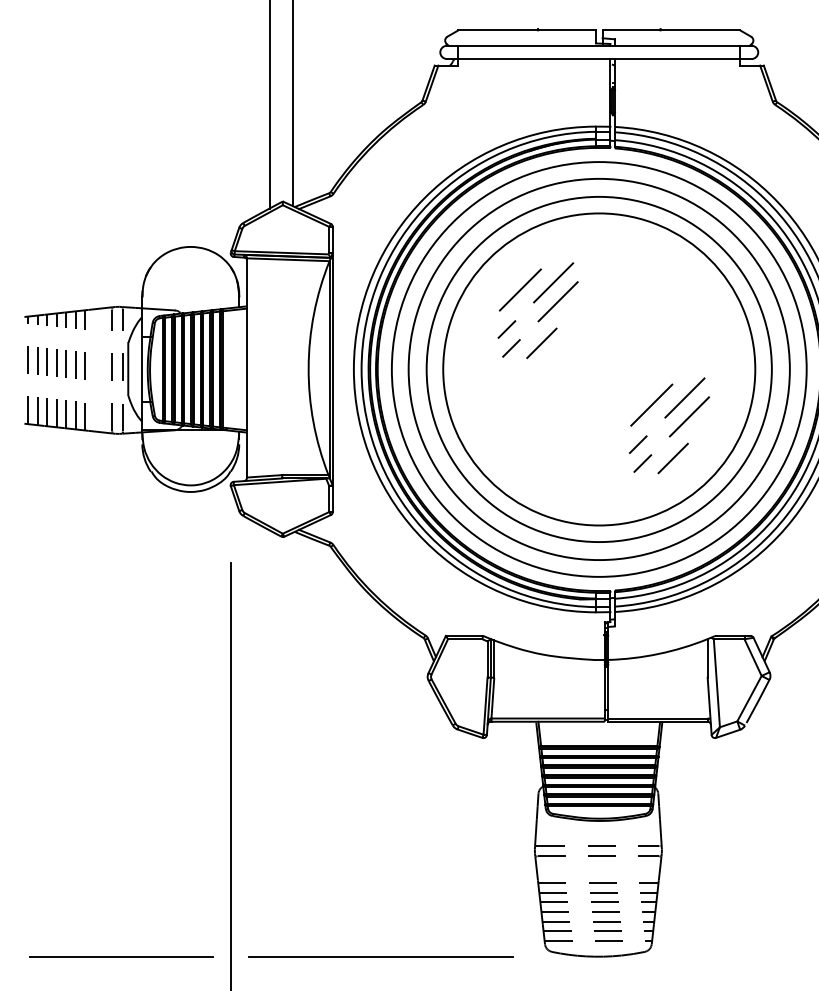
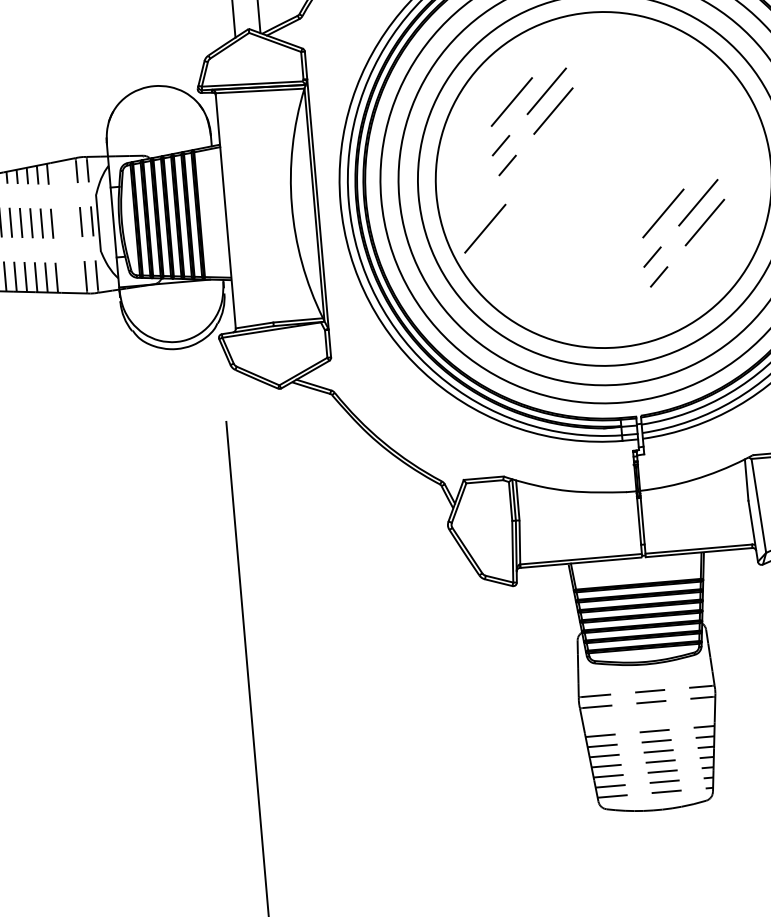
line: (541, 343) -> (539, 157), removed
line: (485, 404) -> (484, 228), added
line: (672, 458) -> (690, 268), removed
line: (121, 956) -> (145, 853), removed
line: (380, 956) -> (423, 829), removed

